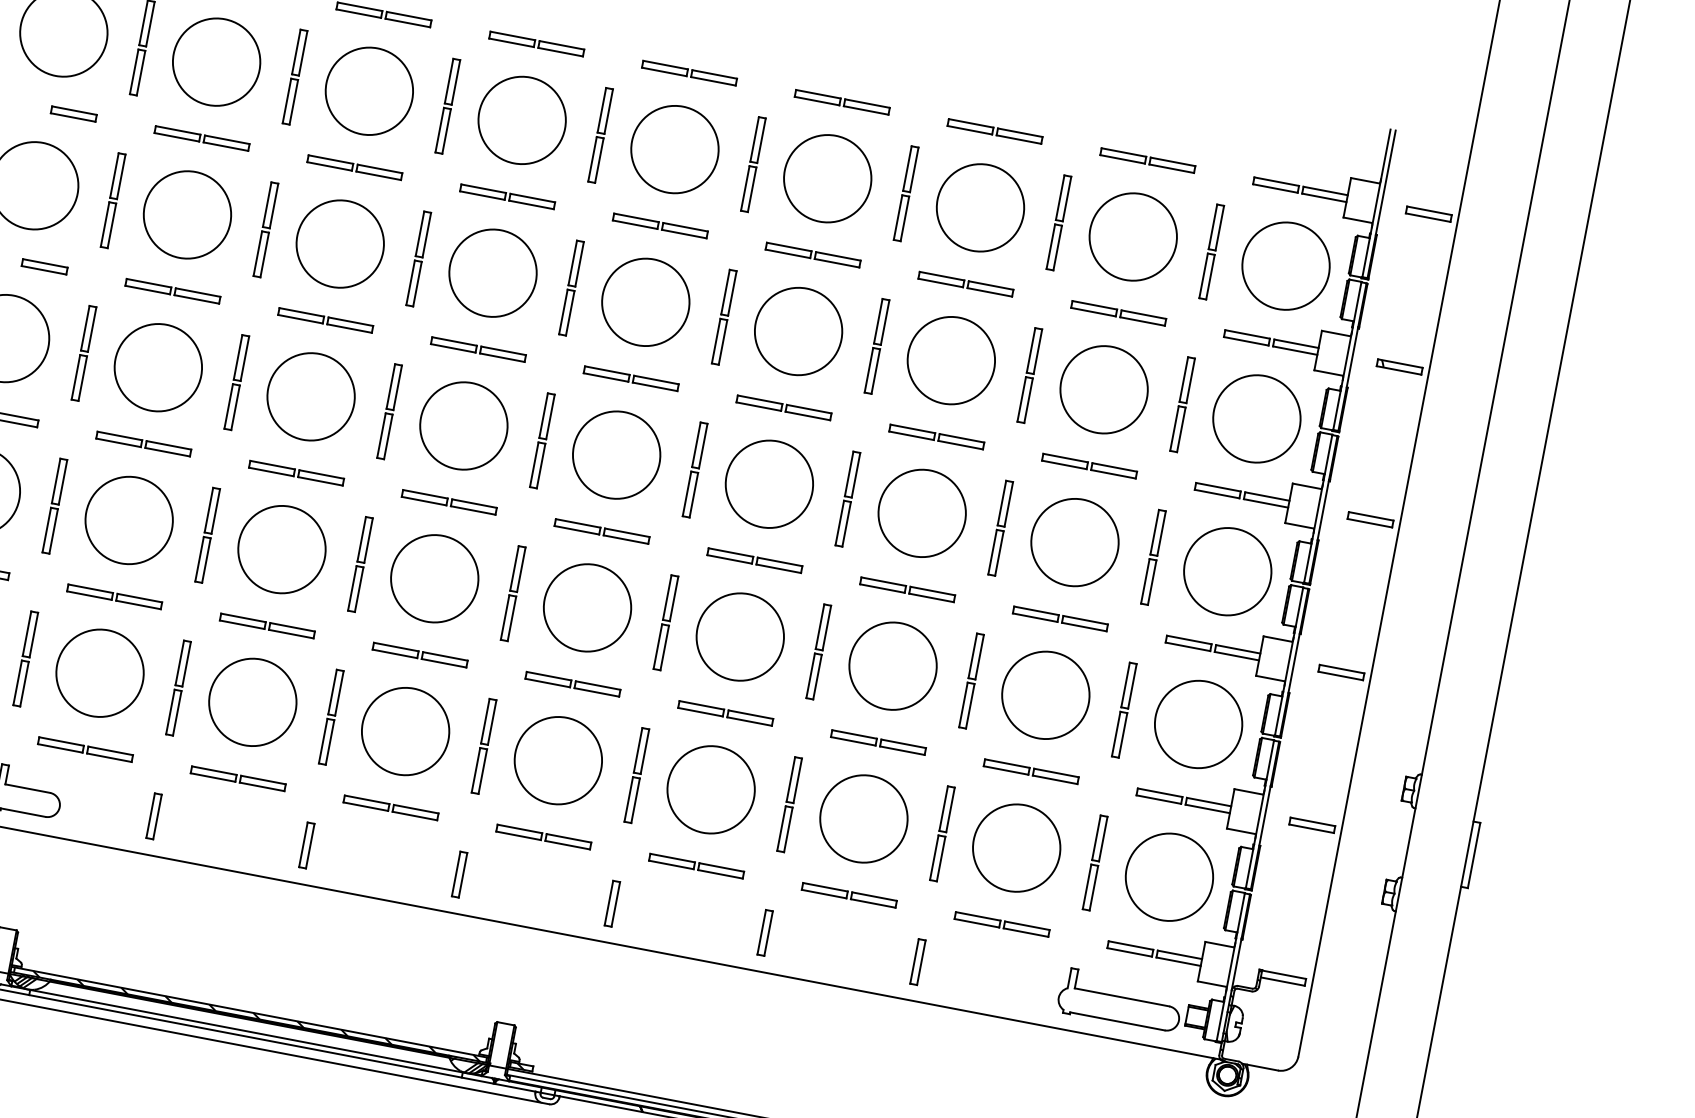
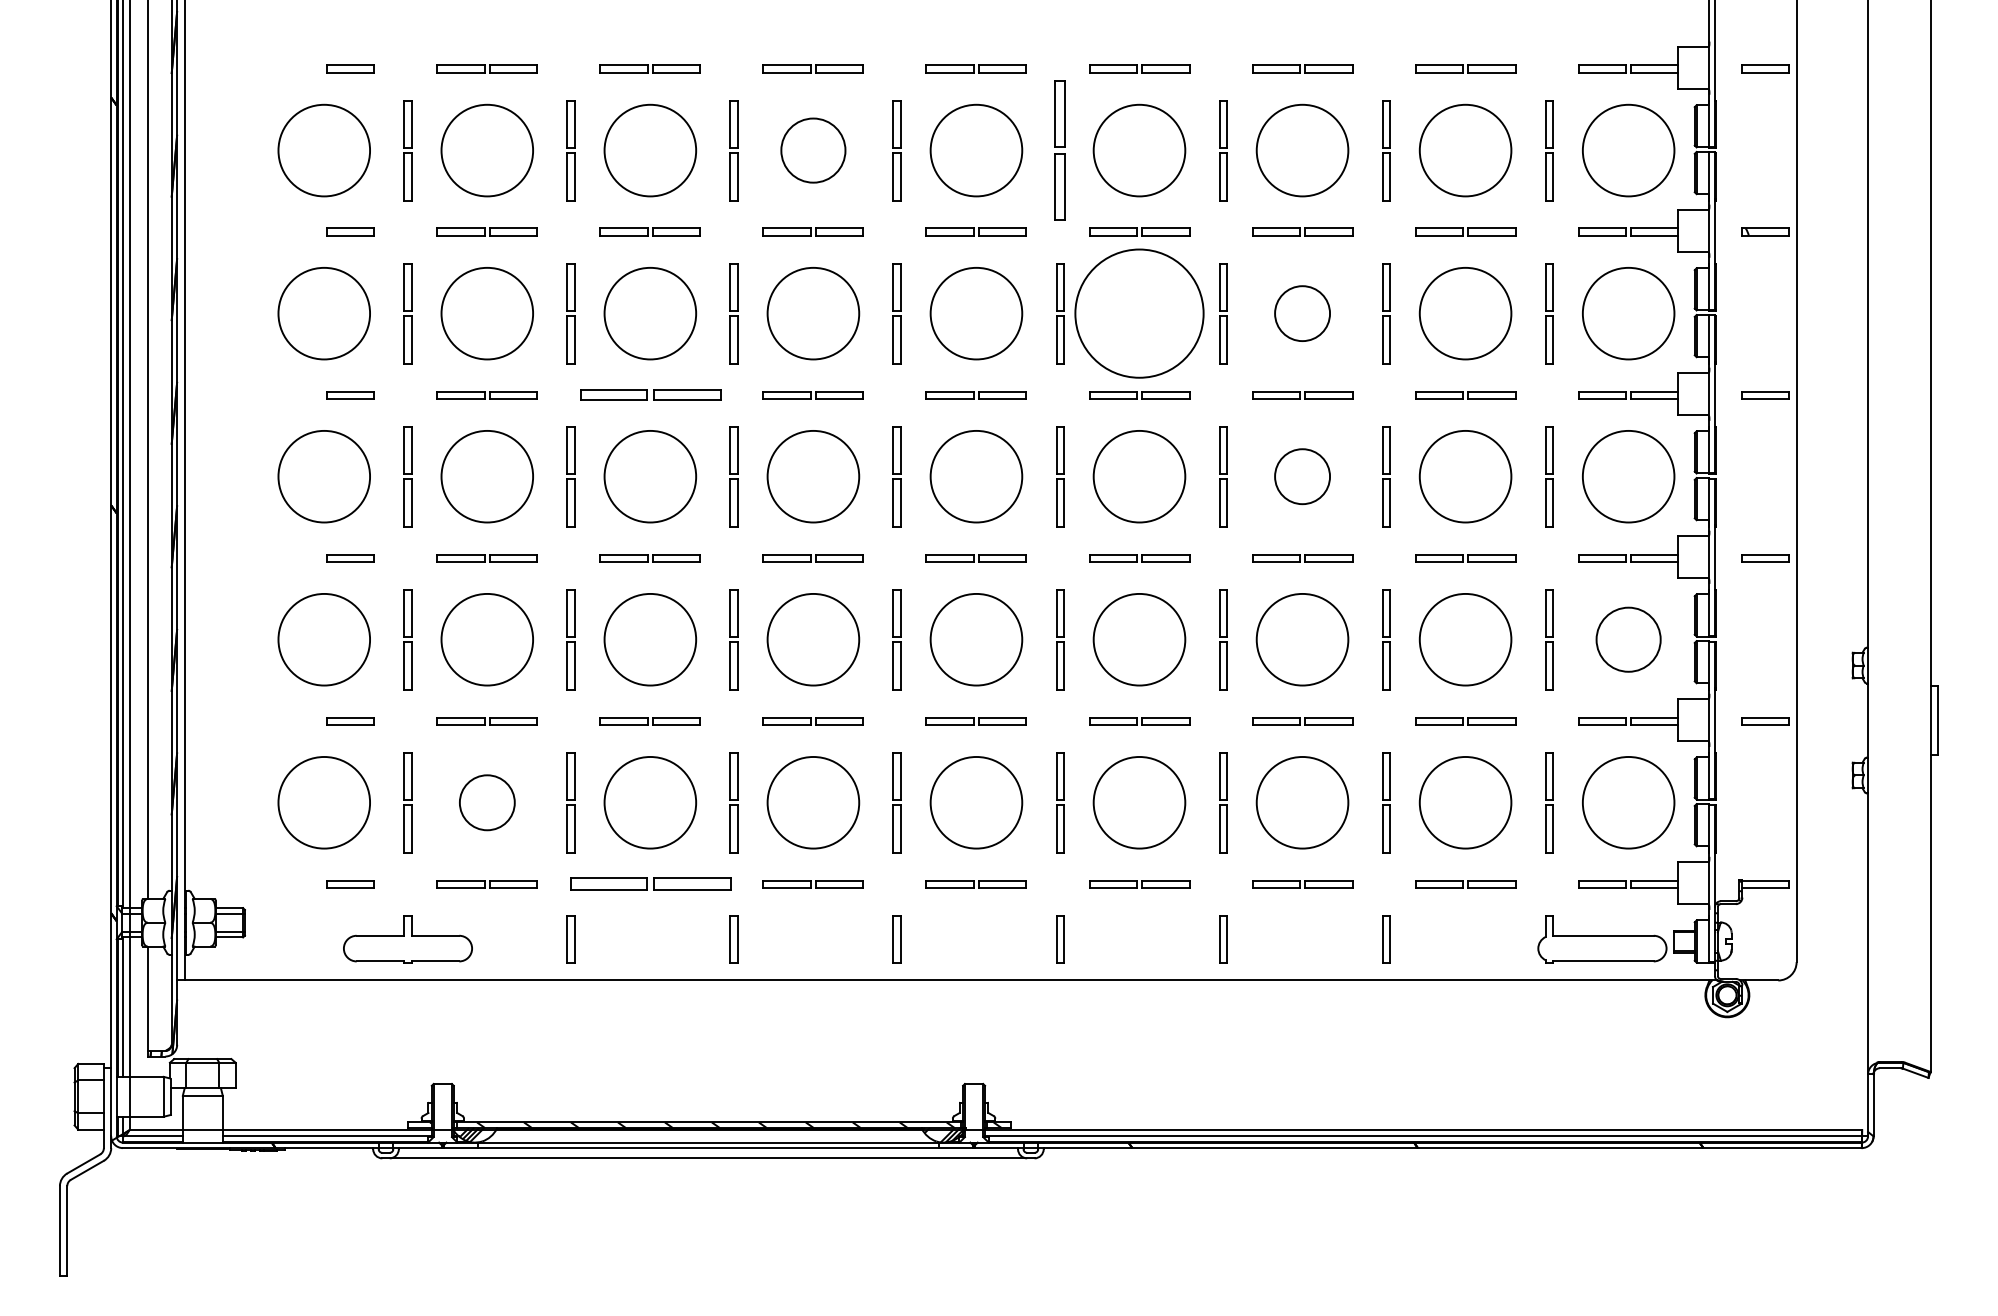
circle: (522, 120) -> (813, 150), size x0.7
part: (753, 164) -> (1060, 150), size x1.4
part: (324, 320) -> (649, 395), size x1.4
circle: (798, 331) -> (1139, 313), size x1.4
circle: (951, 360) -> (1302, 313), size x0.6
circle: (922, 513) -> (1302, 476), size x0.6
circle: (100, 673) -> (487, 802), size x0.6
circle: (1198, 724) -> (1628, 639), size x0.7
part: (237, 778) -> (649, 884), size x1.6

